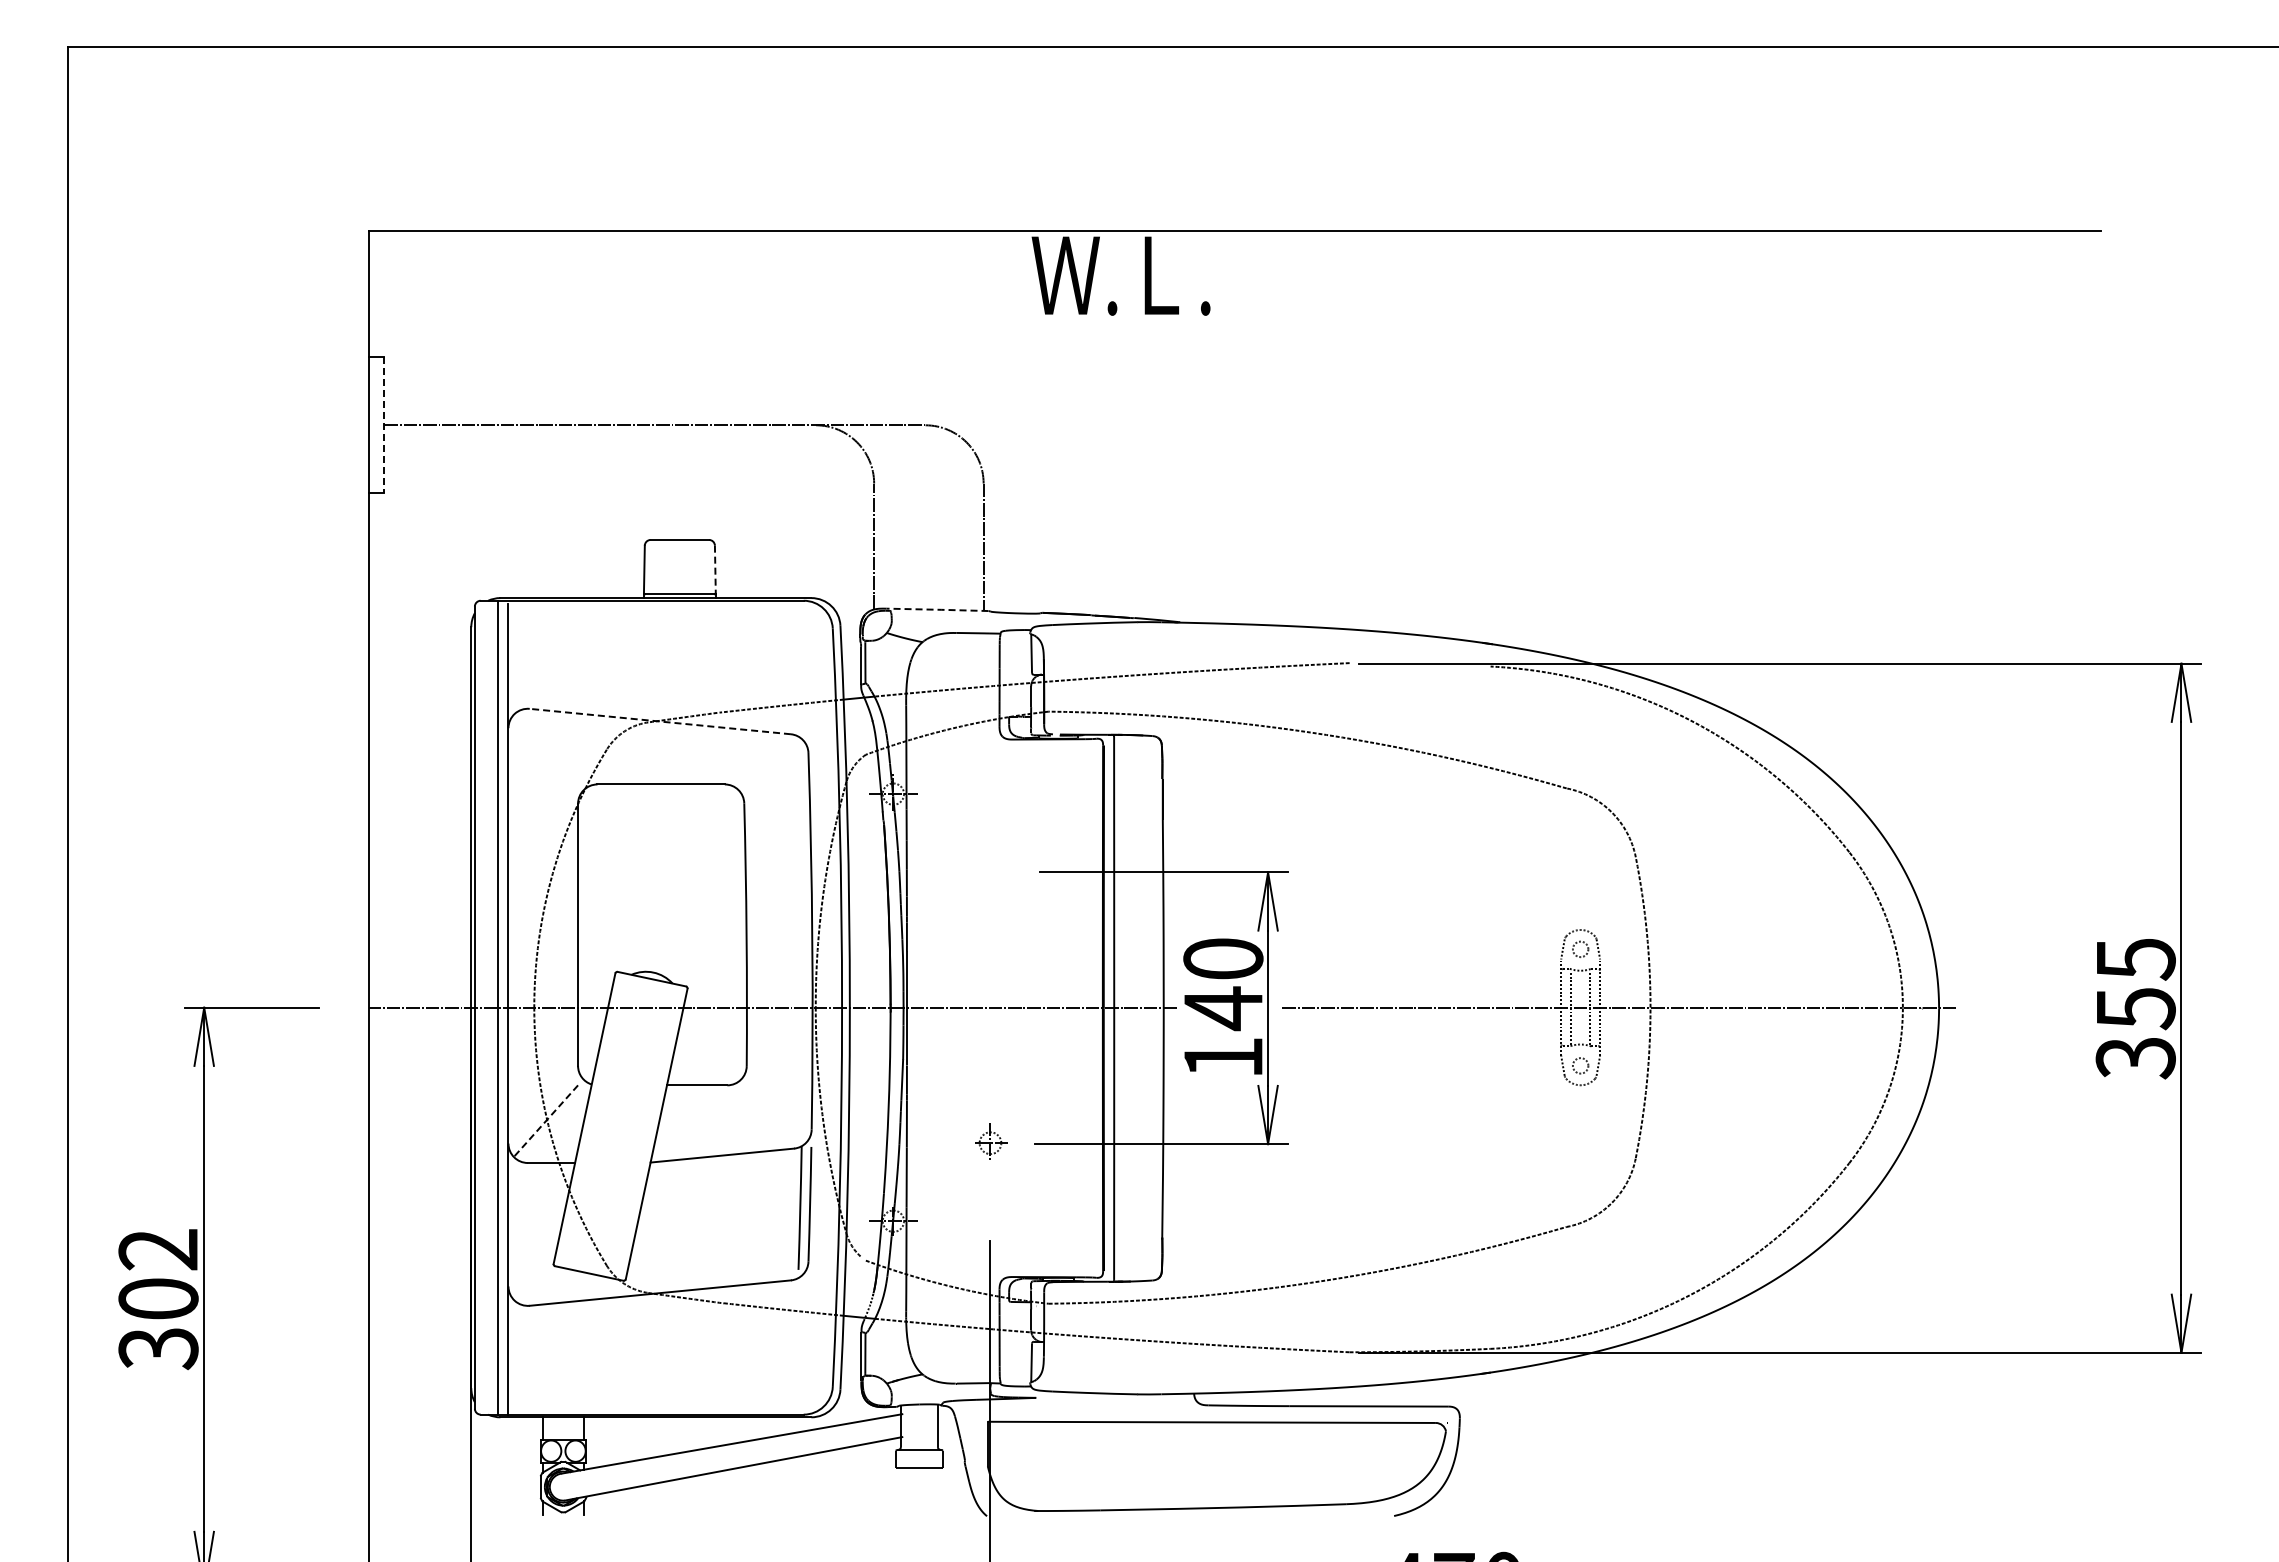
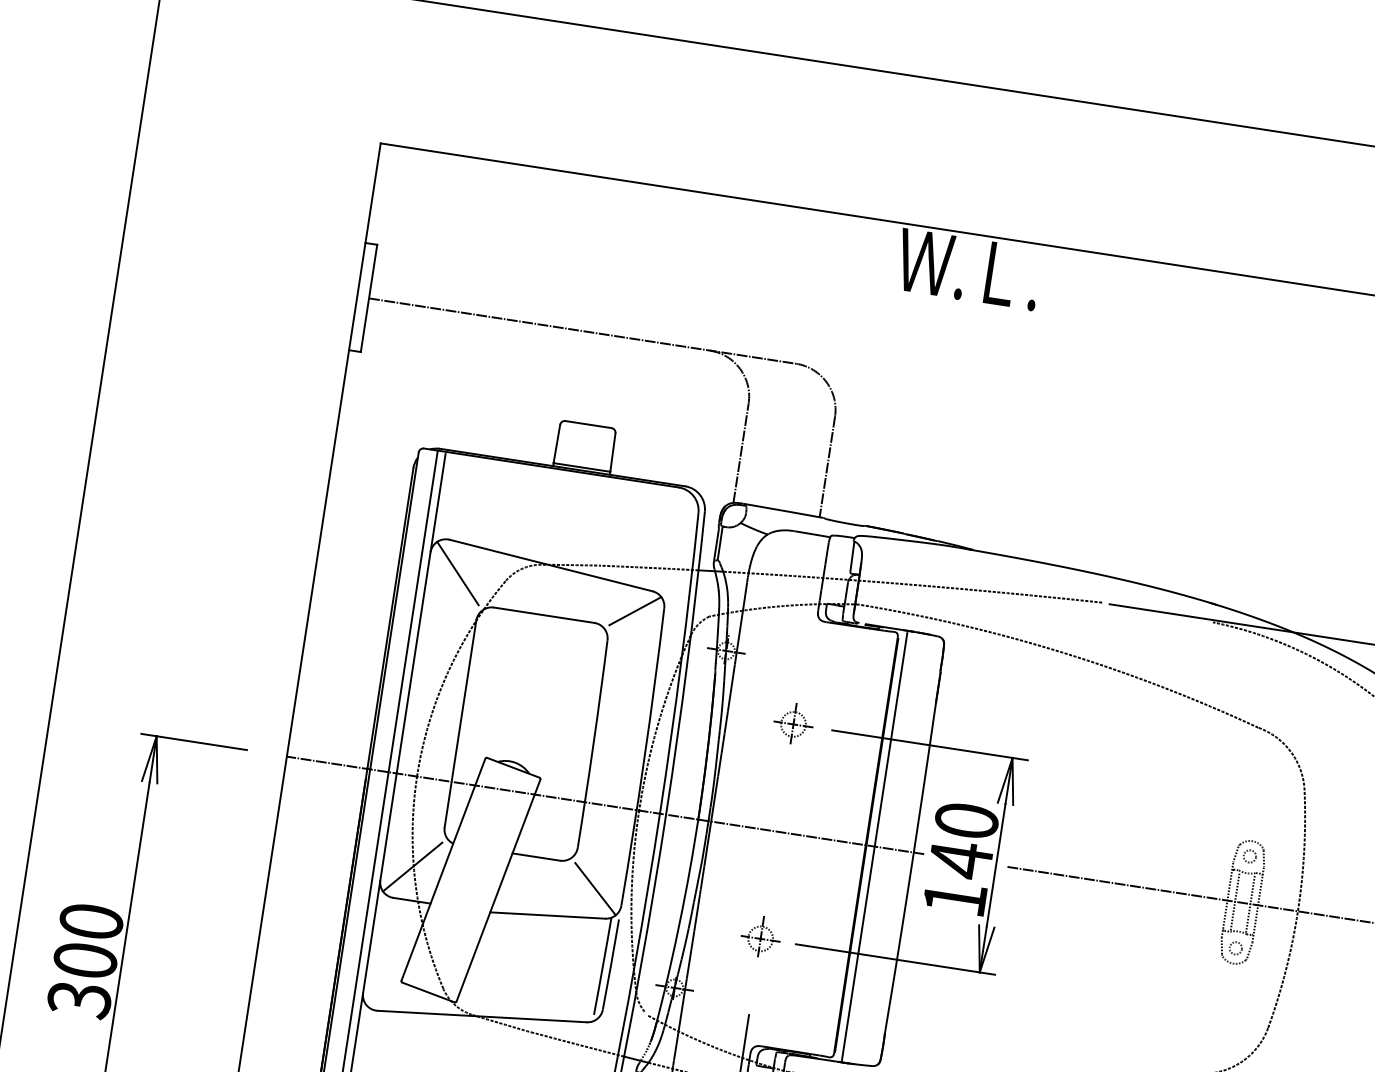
line: (384, 425) -> (369, 298), dashed -> solid
line: (715, 569) -> (613, 452), dashed -> solid
line: (937, 609) -> (783, 510), dashed -> solid
line: (659, 721) -> (550, 565), dashed -> solid
line: (546, 748) -> (458, 573), added
line: (772, 761) -> (634, 610), added
part: (990, 871) -> (793, 723), added
line: (776, 1113) -> (595, 888), added
line: (545, 1121) -> (412, 867), dashed -> solid
part: (990, 1140) -> (761, 935), size x1.43
text: (158, 1249) -> (91, 921), 302 -> 300

